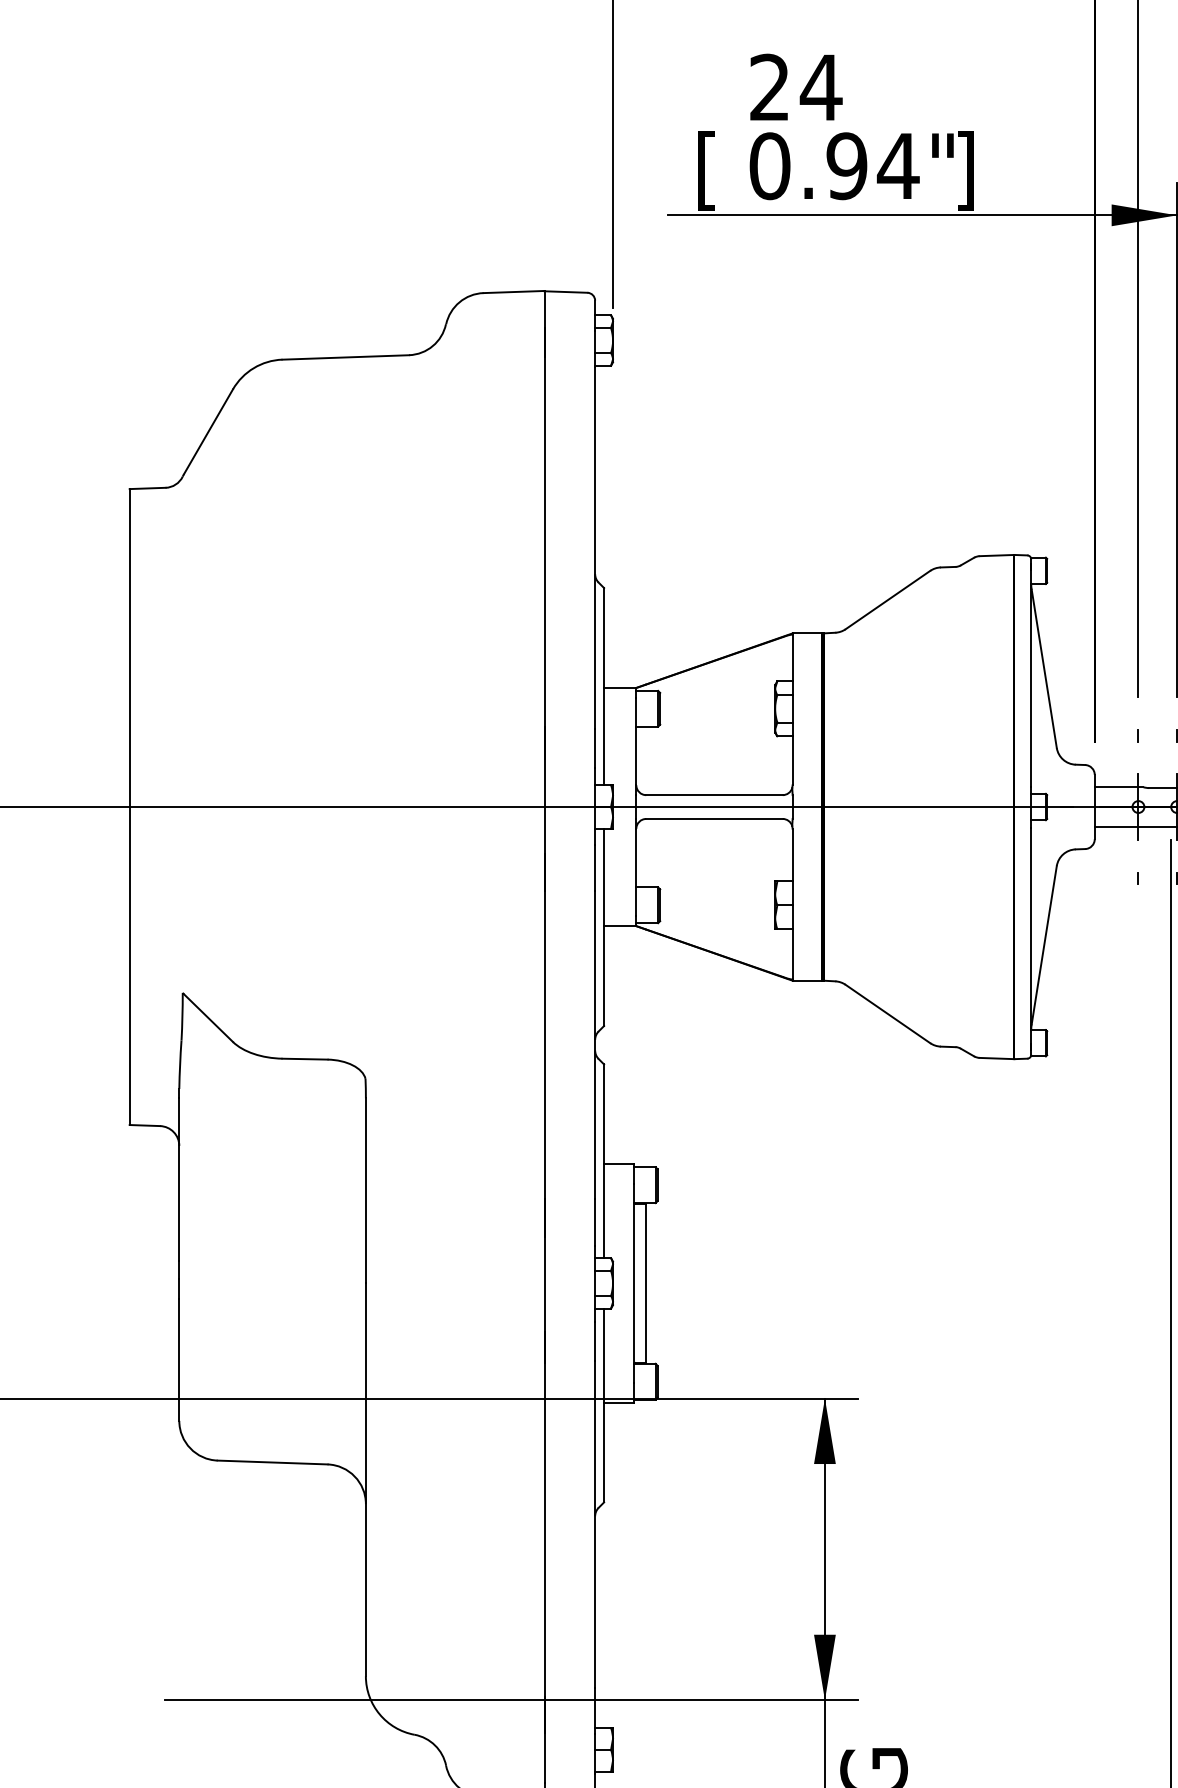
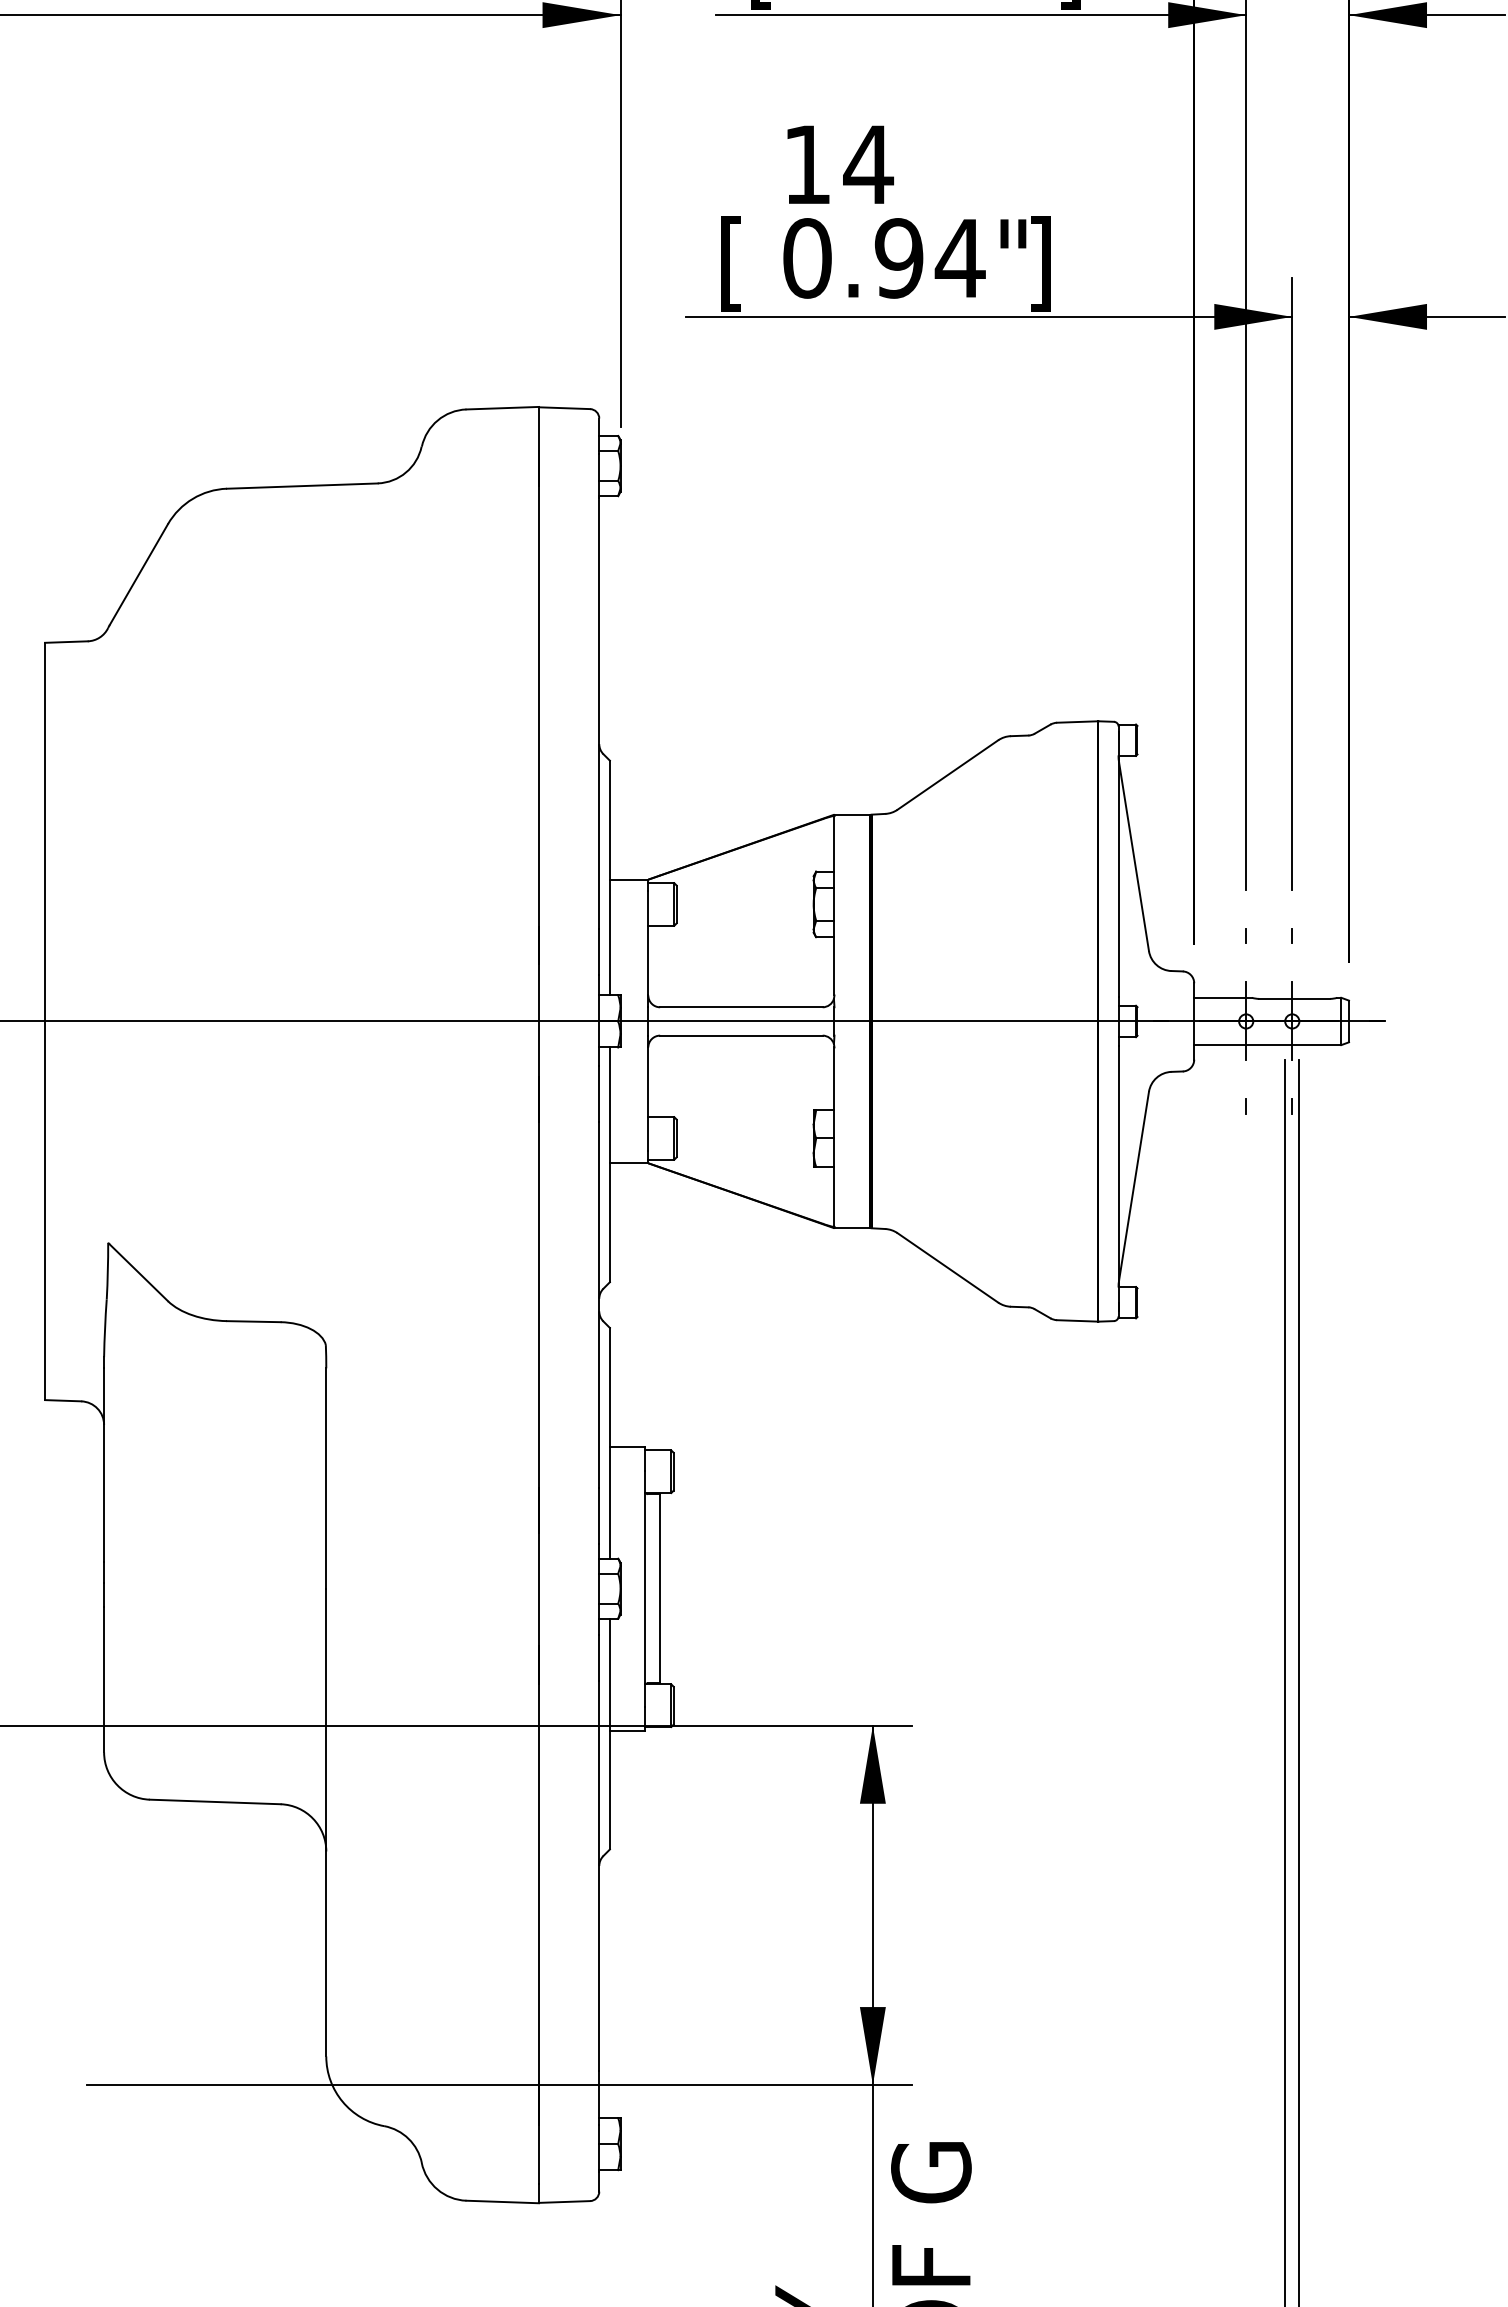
text: (769, 86) -> (806, 163), 24 -> 14

